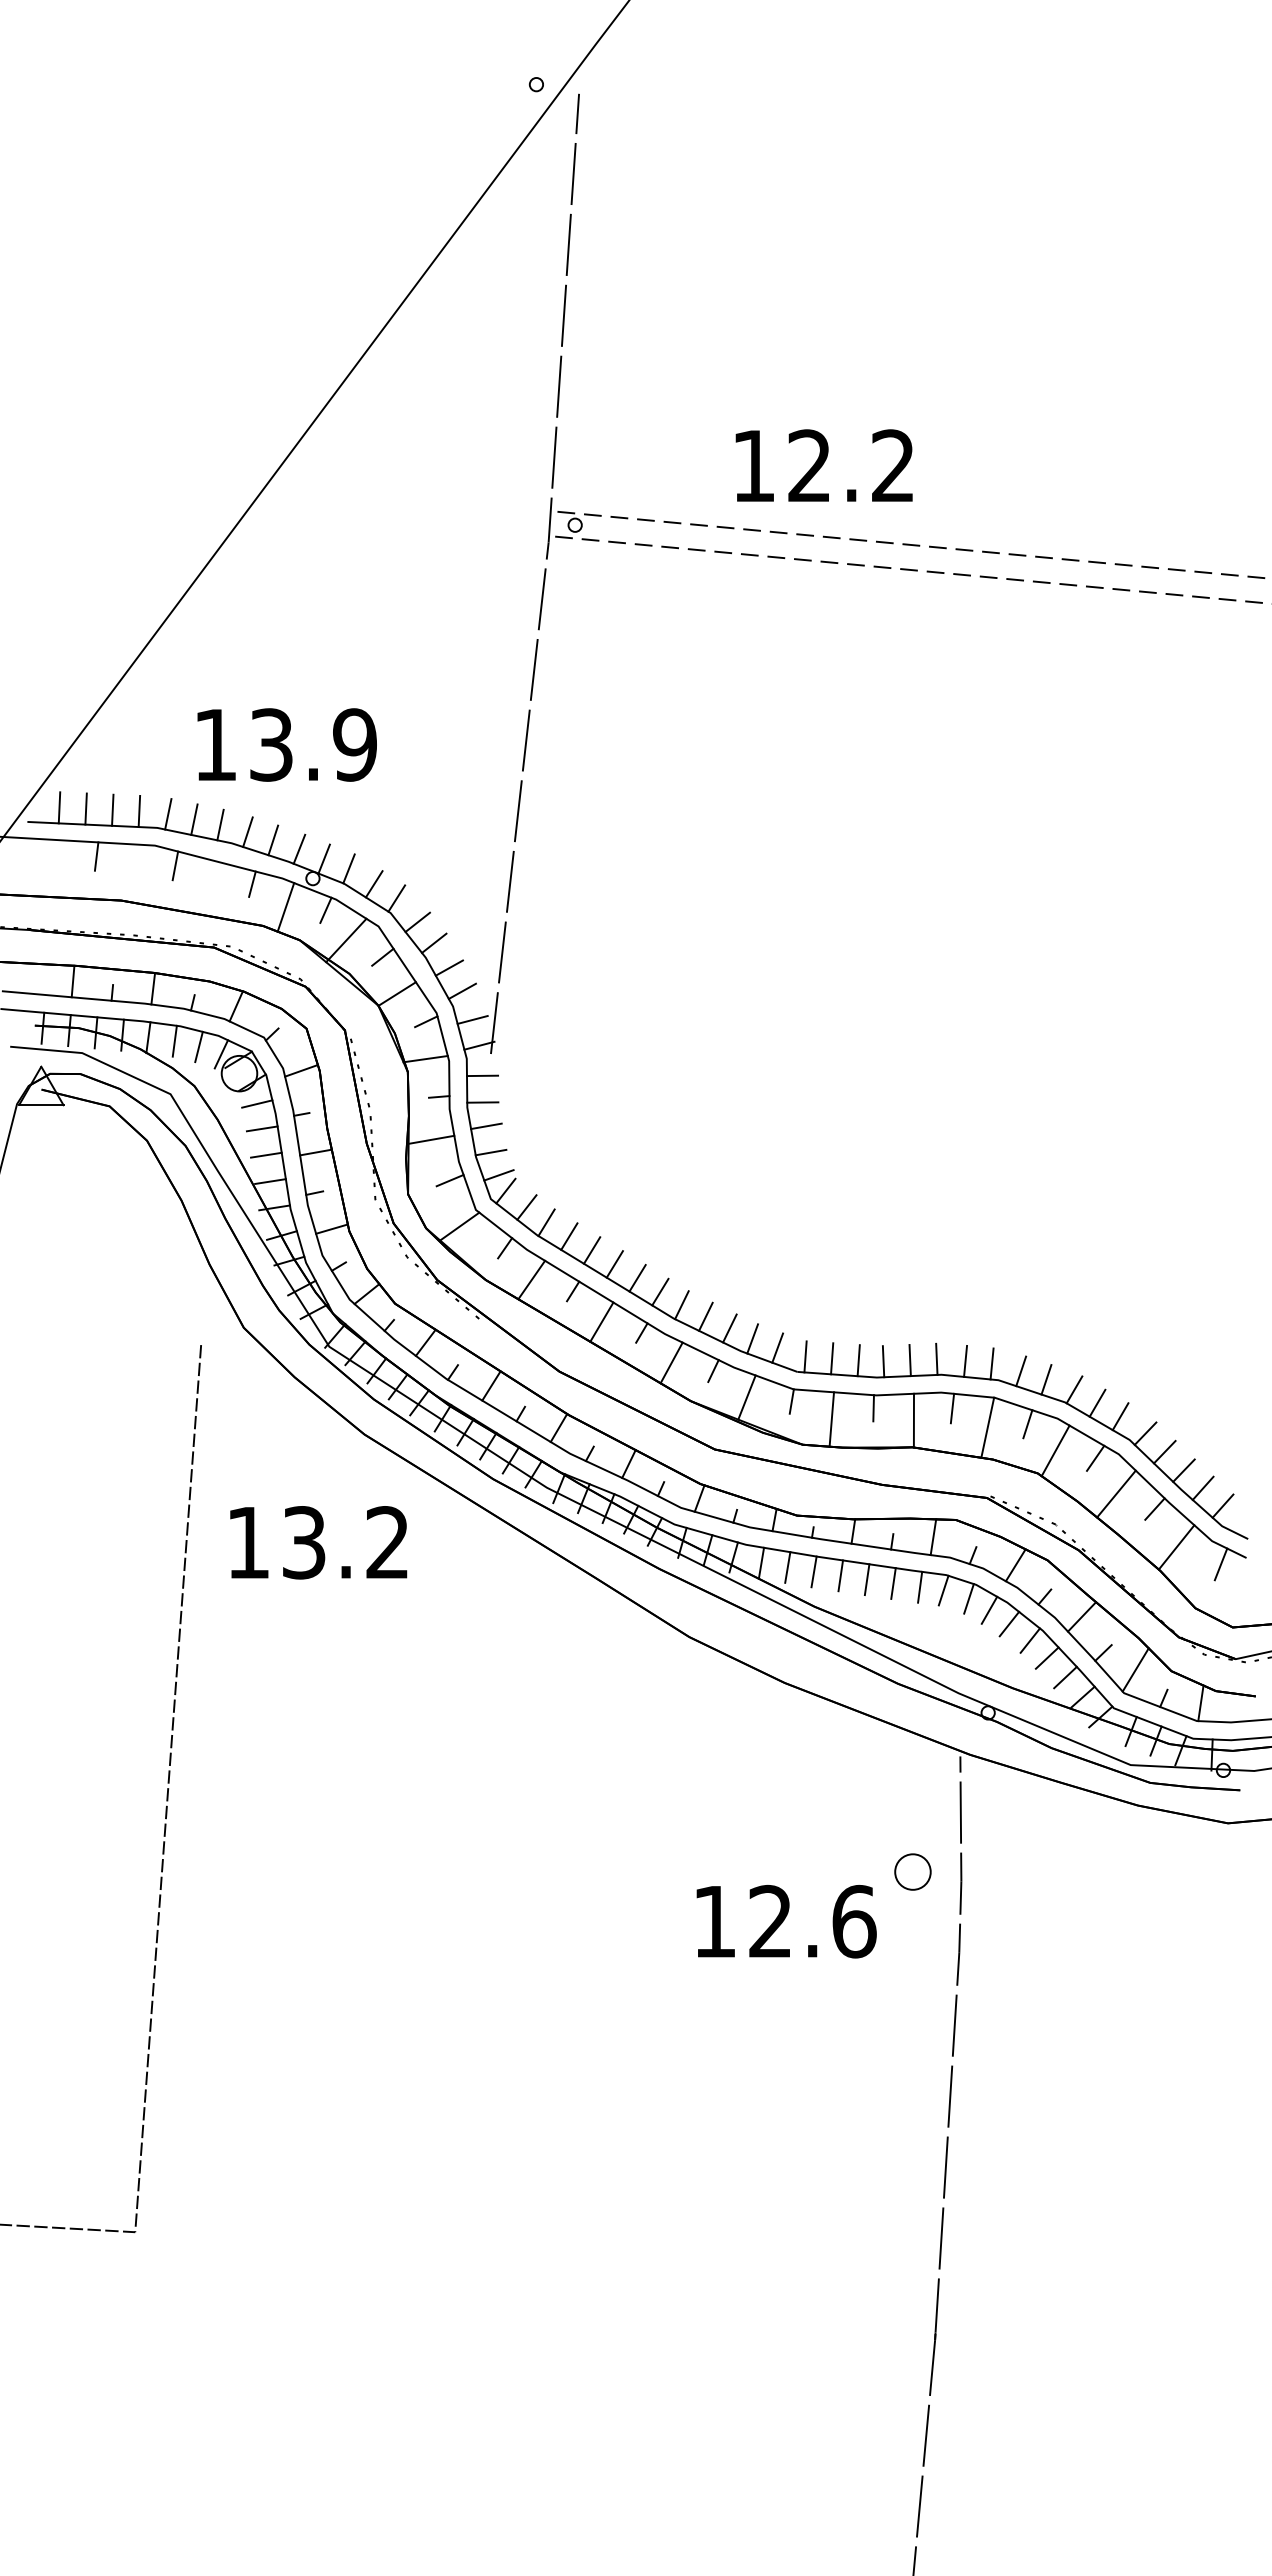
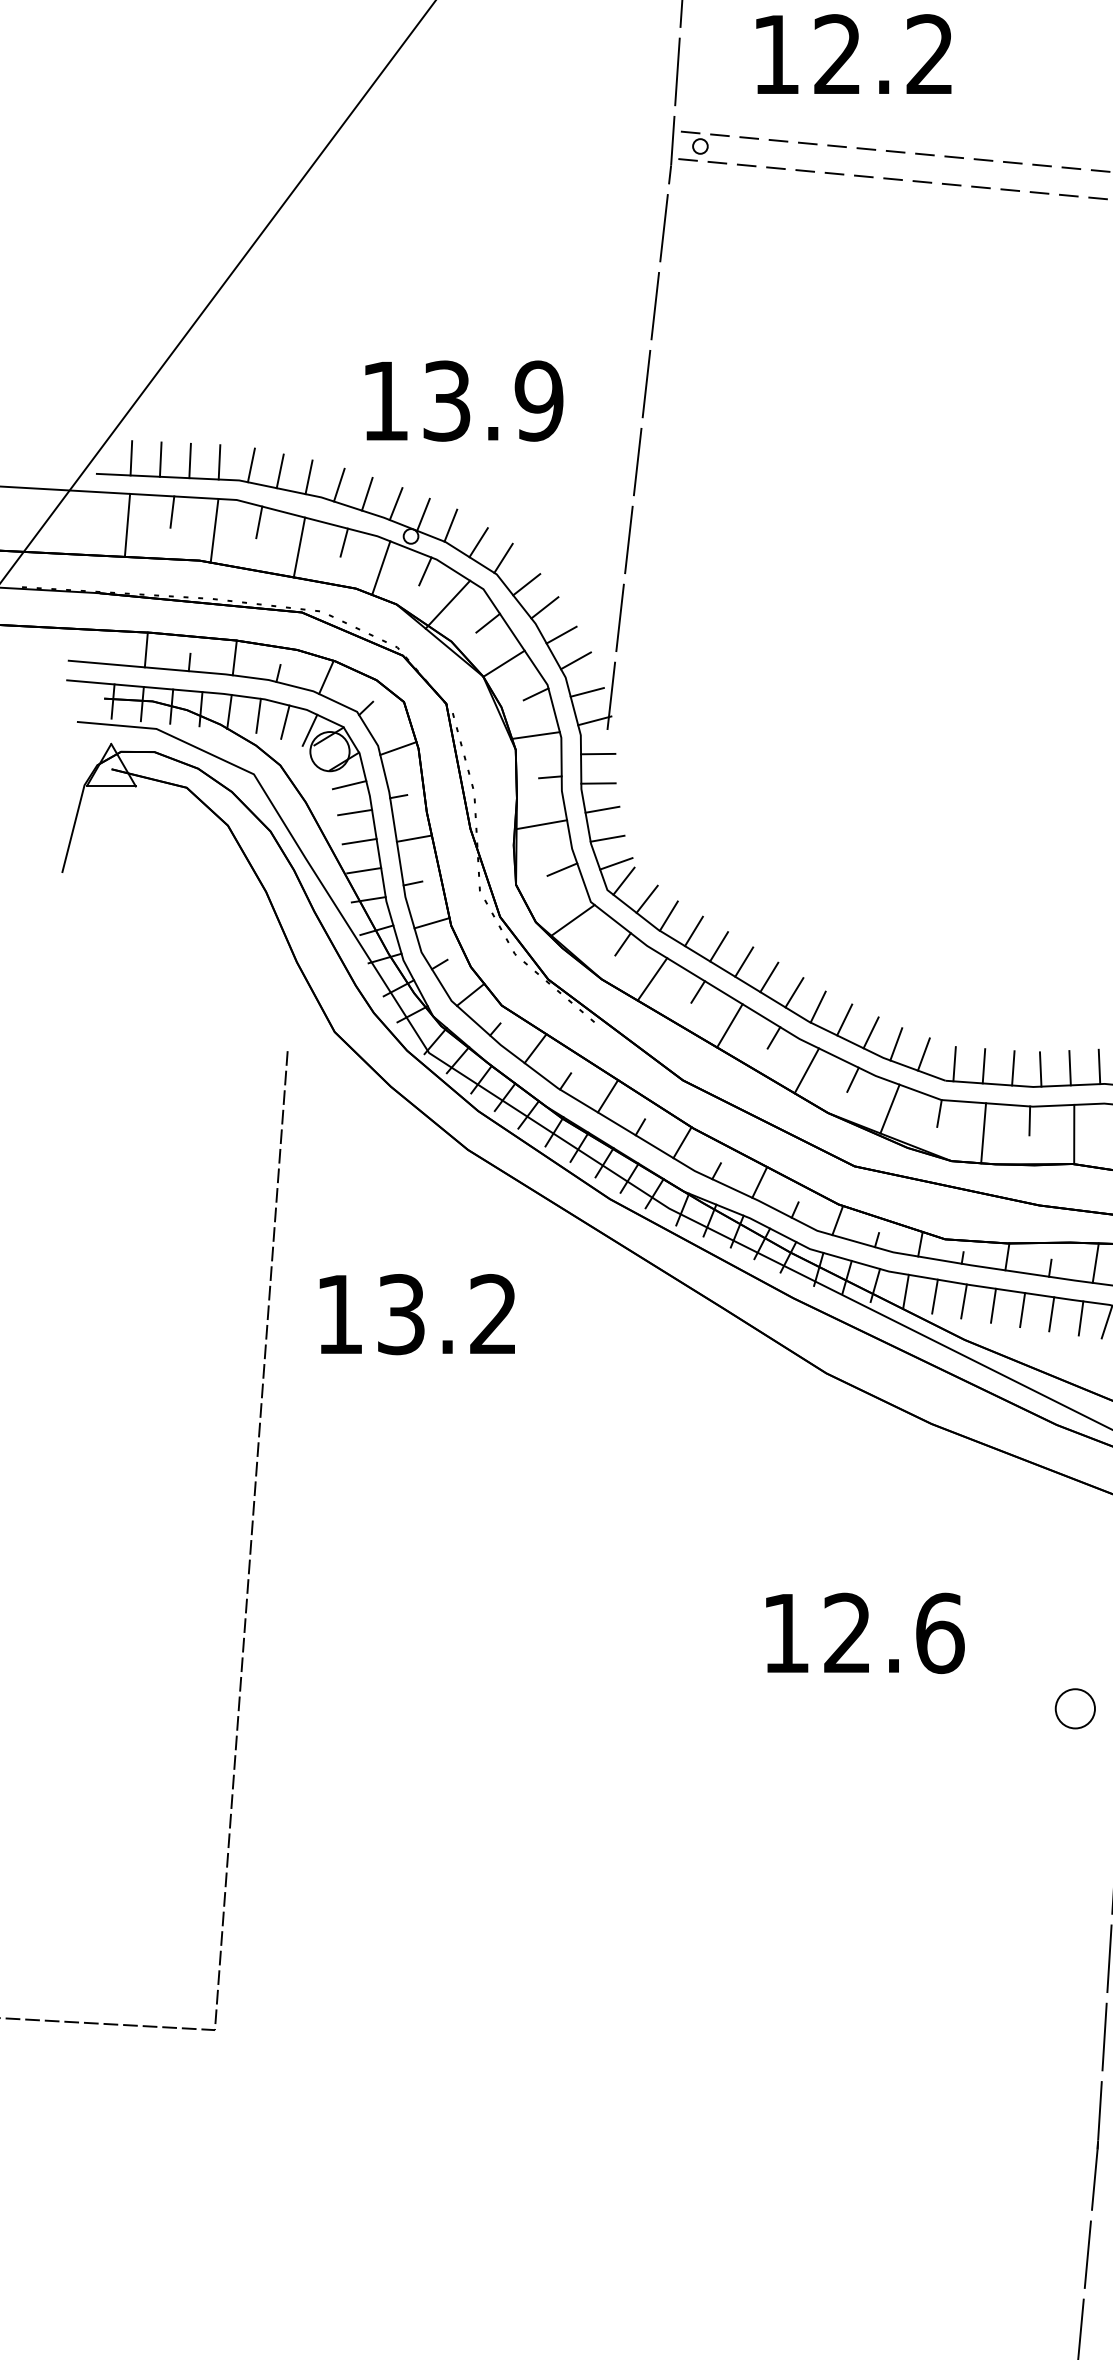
text: (823, 465) -> (853, 54), moved
text: (286, 744) -> (463, 400), moved
line: (55, 868) -> (126, 525), added
line: (134, 873) -> (214, 530), added
line: (211, 888) -> (299, 547), added
text: (318, 1542) -> (417, 1314), moved
part: (912, 1871) -> (1074, 1708), moved
text: (786, 1921) -> (865, 1633), moved

